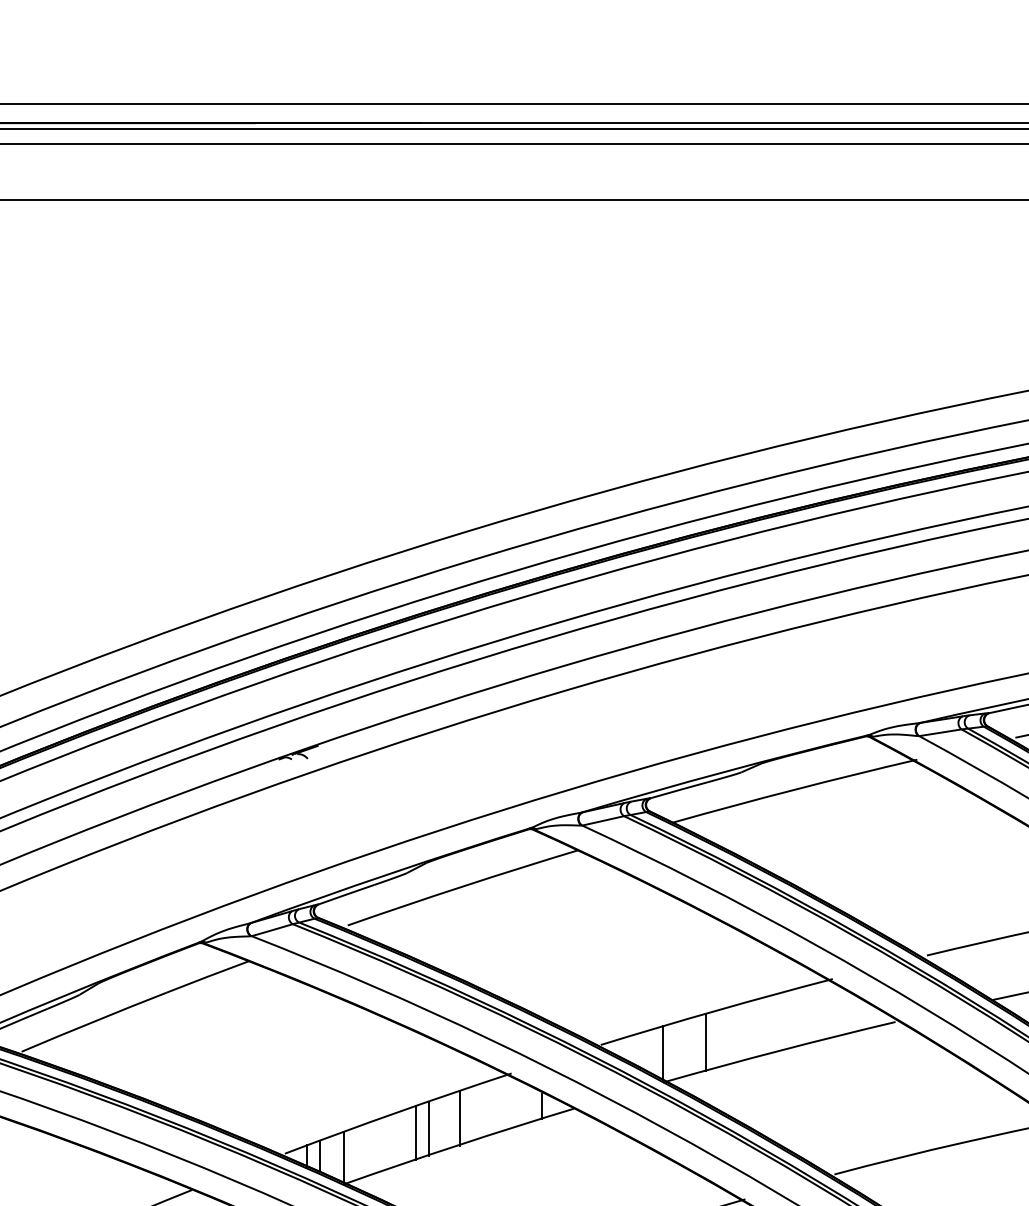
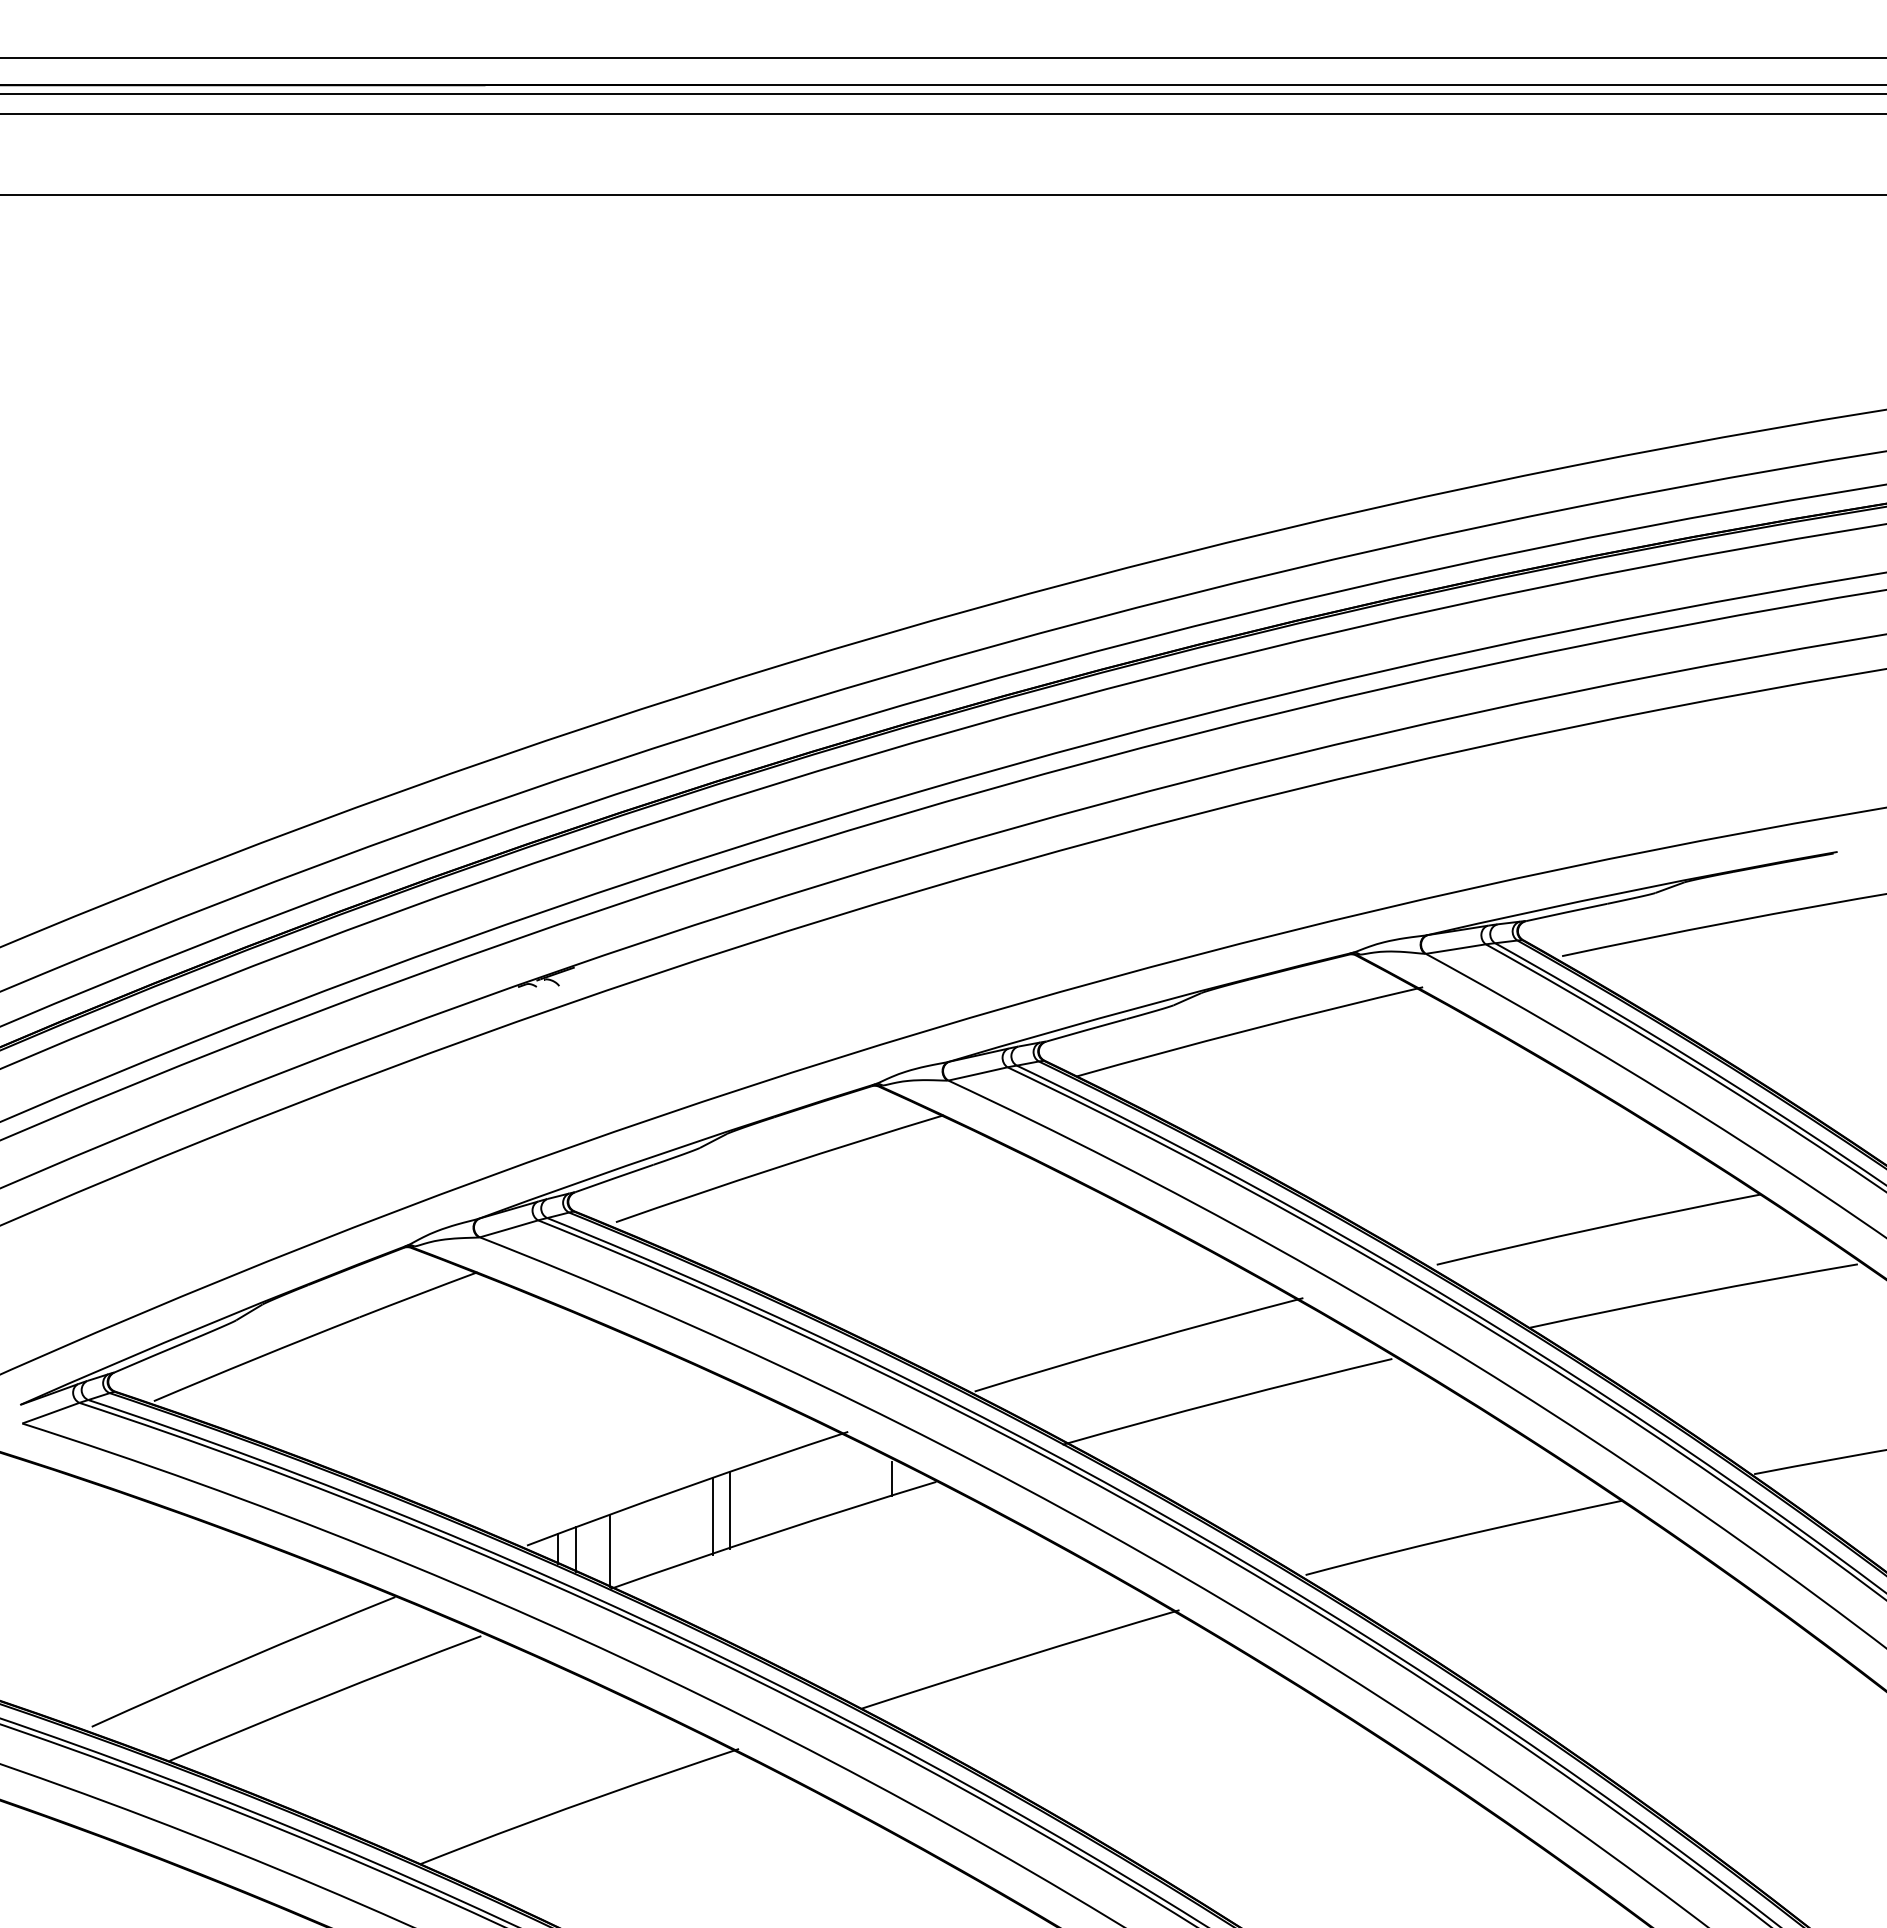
line: (706, 1042) -> (1124, 1387), removed
line: (662, 1052) -> (1062, 1402), removed
line: (460, 1118) -> (775, 1495), removed

